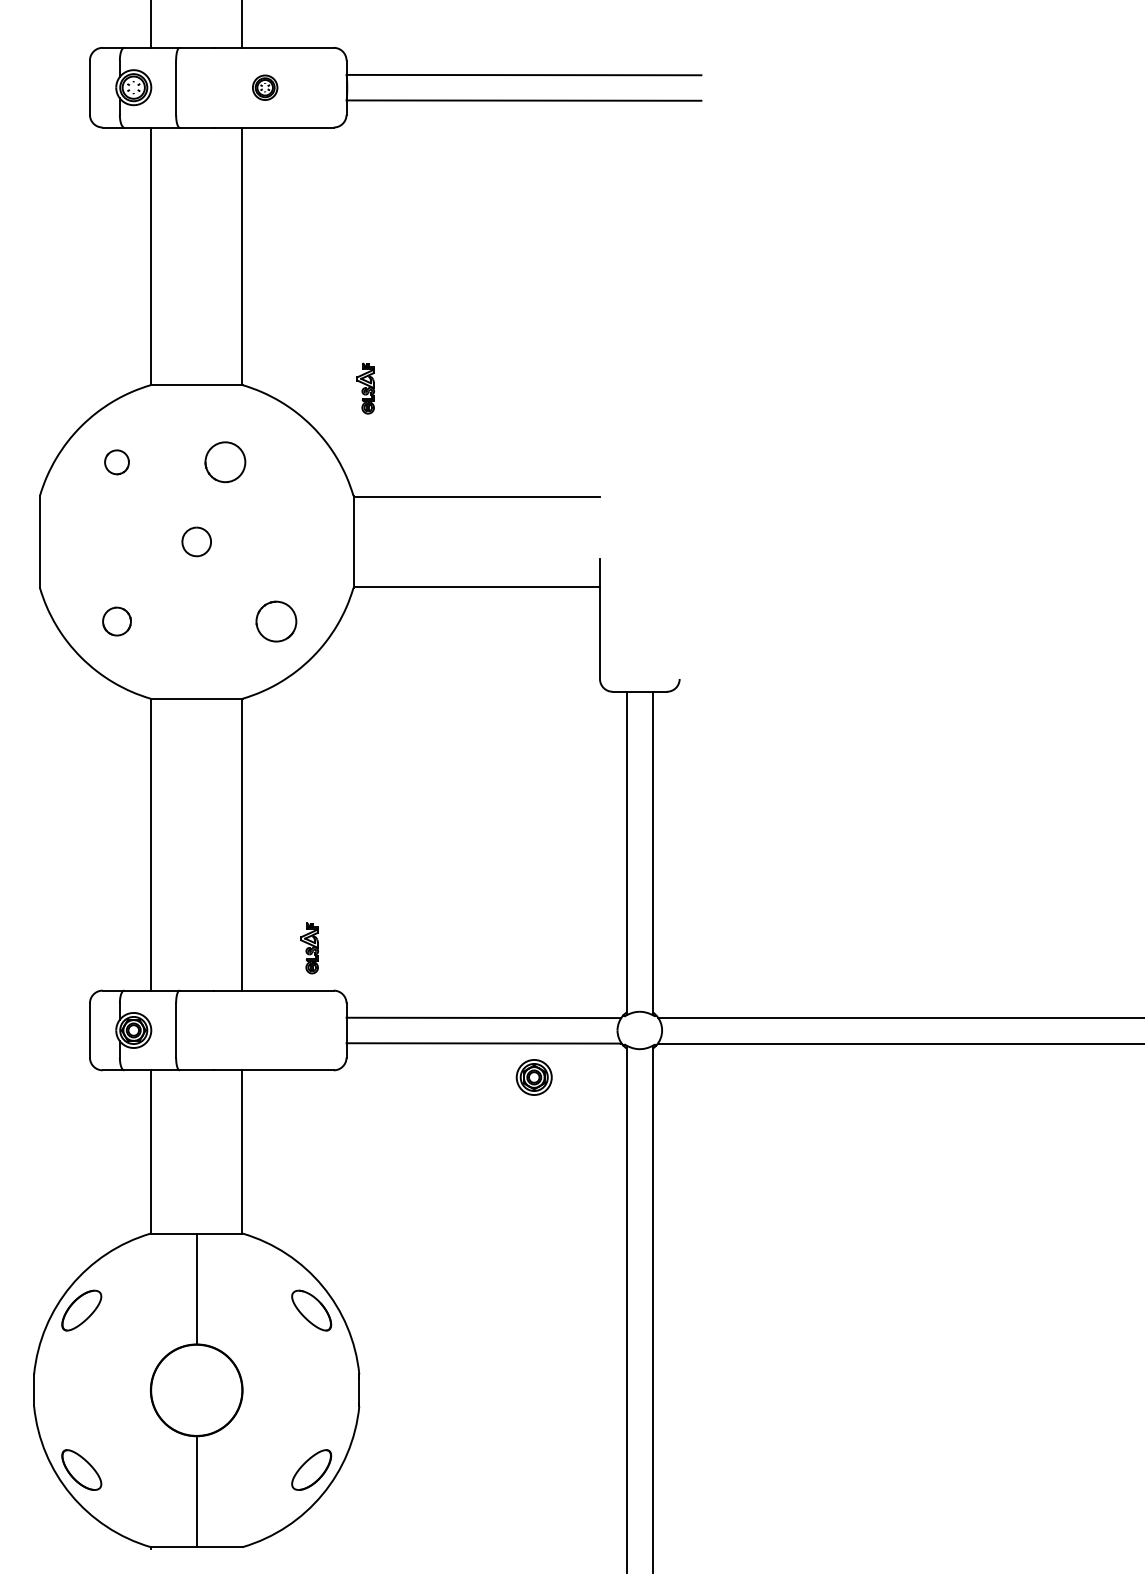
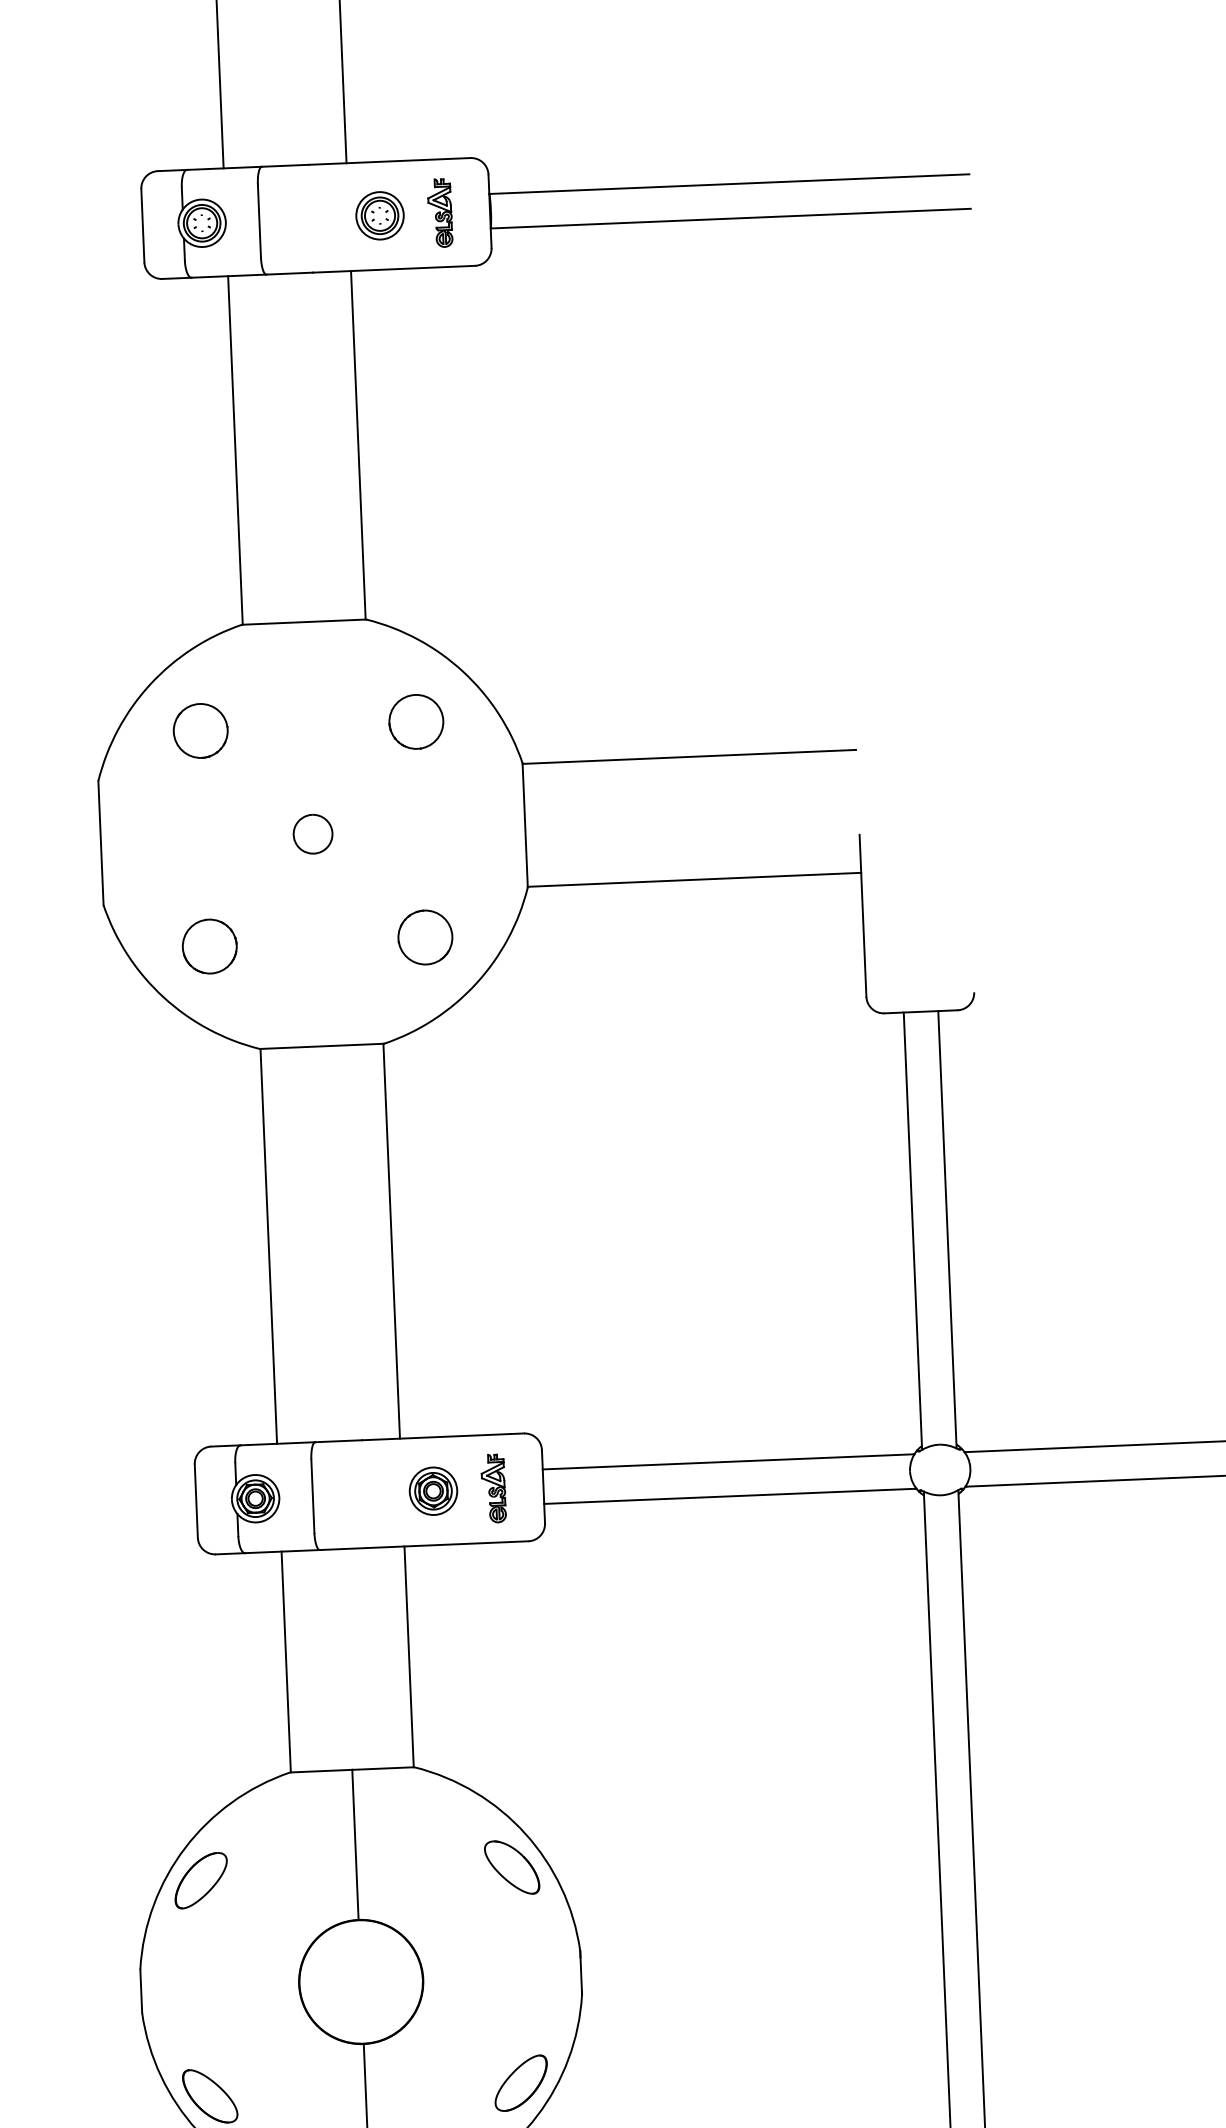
part: (264, 87) -> (379, 215), size x1.43
part: (365, 388) -> (439, 213), moved
part: (116, 462) -> (200, 731), size x1.67
part: (225, 462) -> (416, 722), moved
part: (116, 621) -> (209, 946), size x1.43
part: (309, 948) -> (493, 1488), moved
part: (533, 1077) -> (432, 1491), moved

